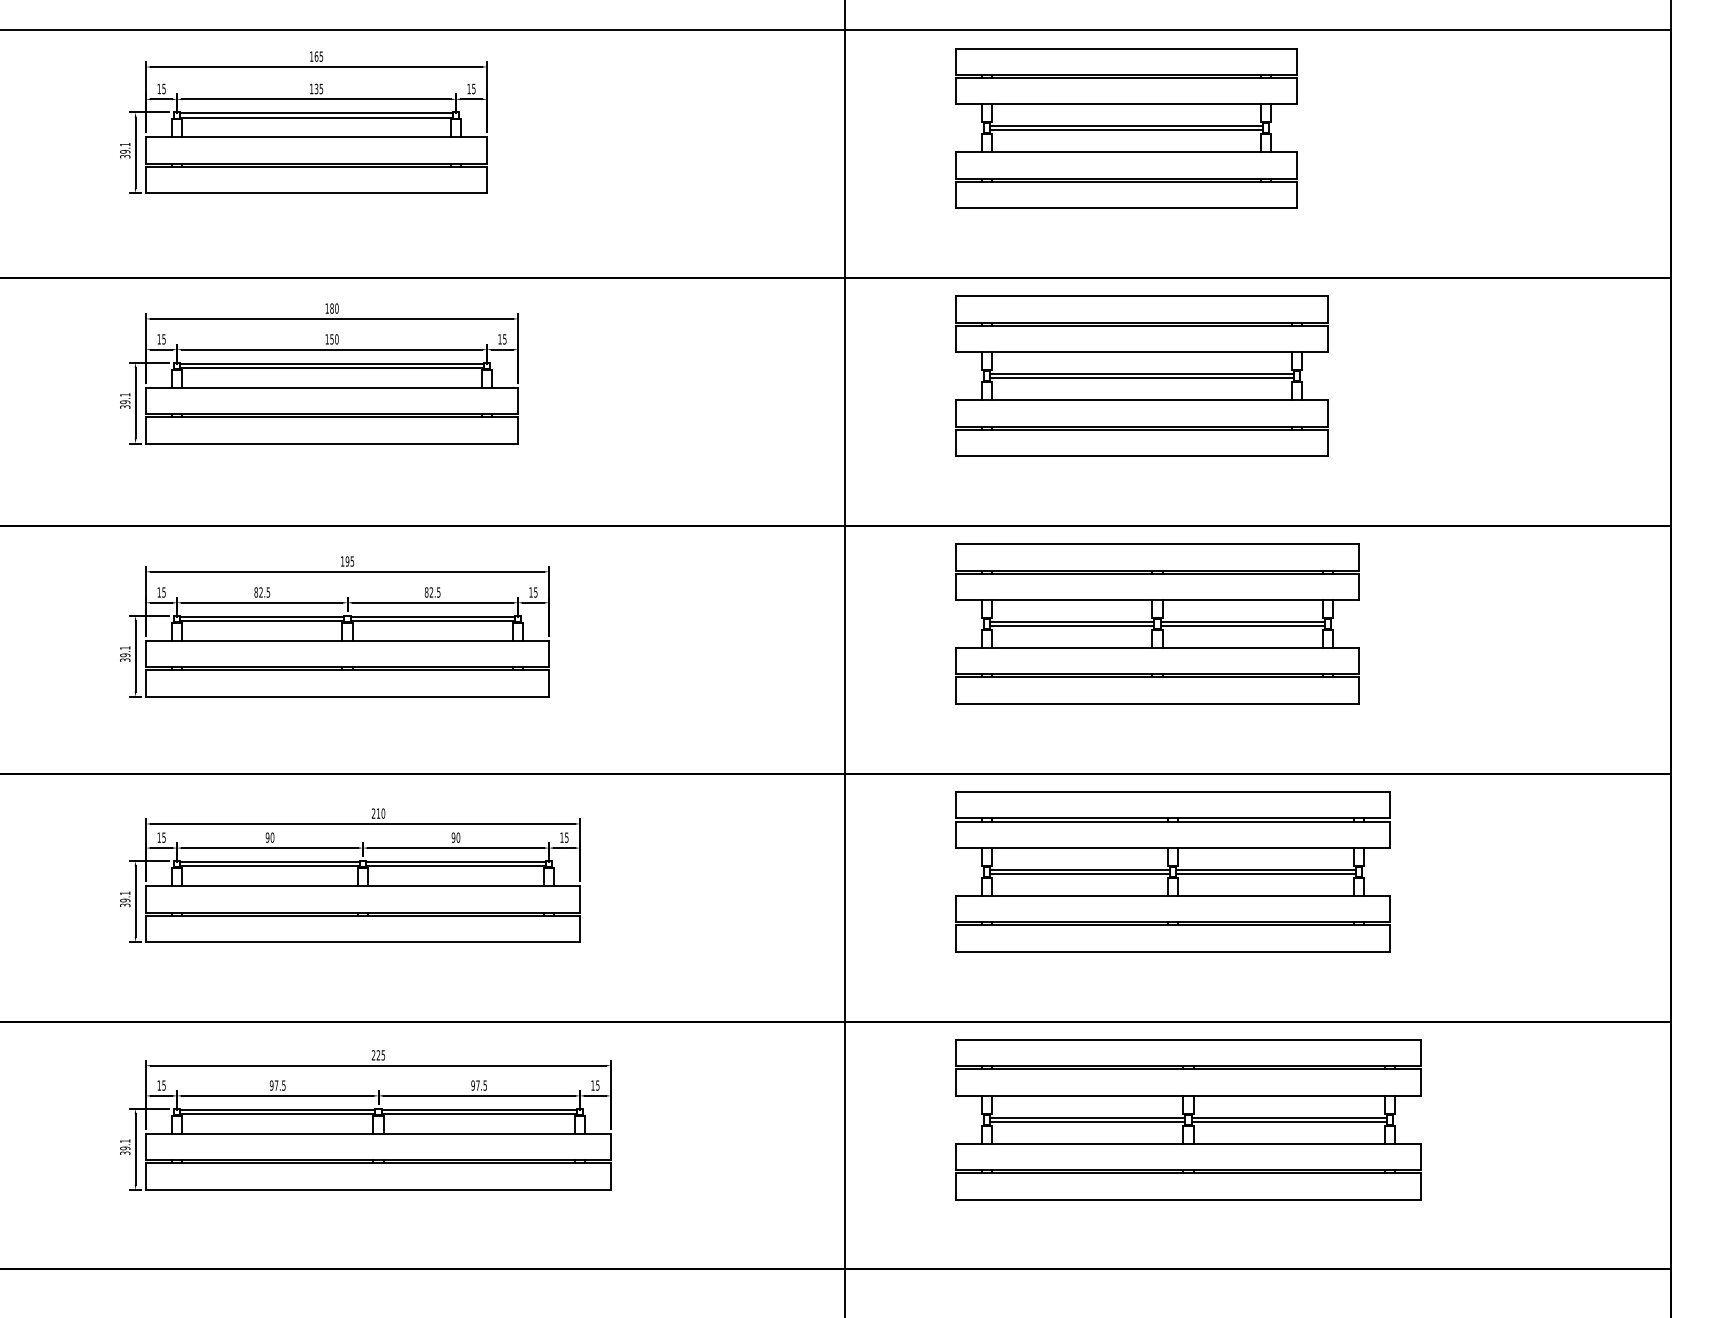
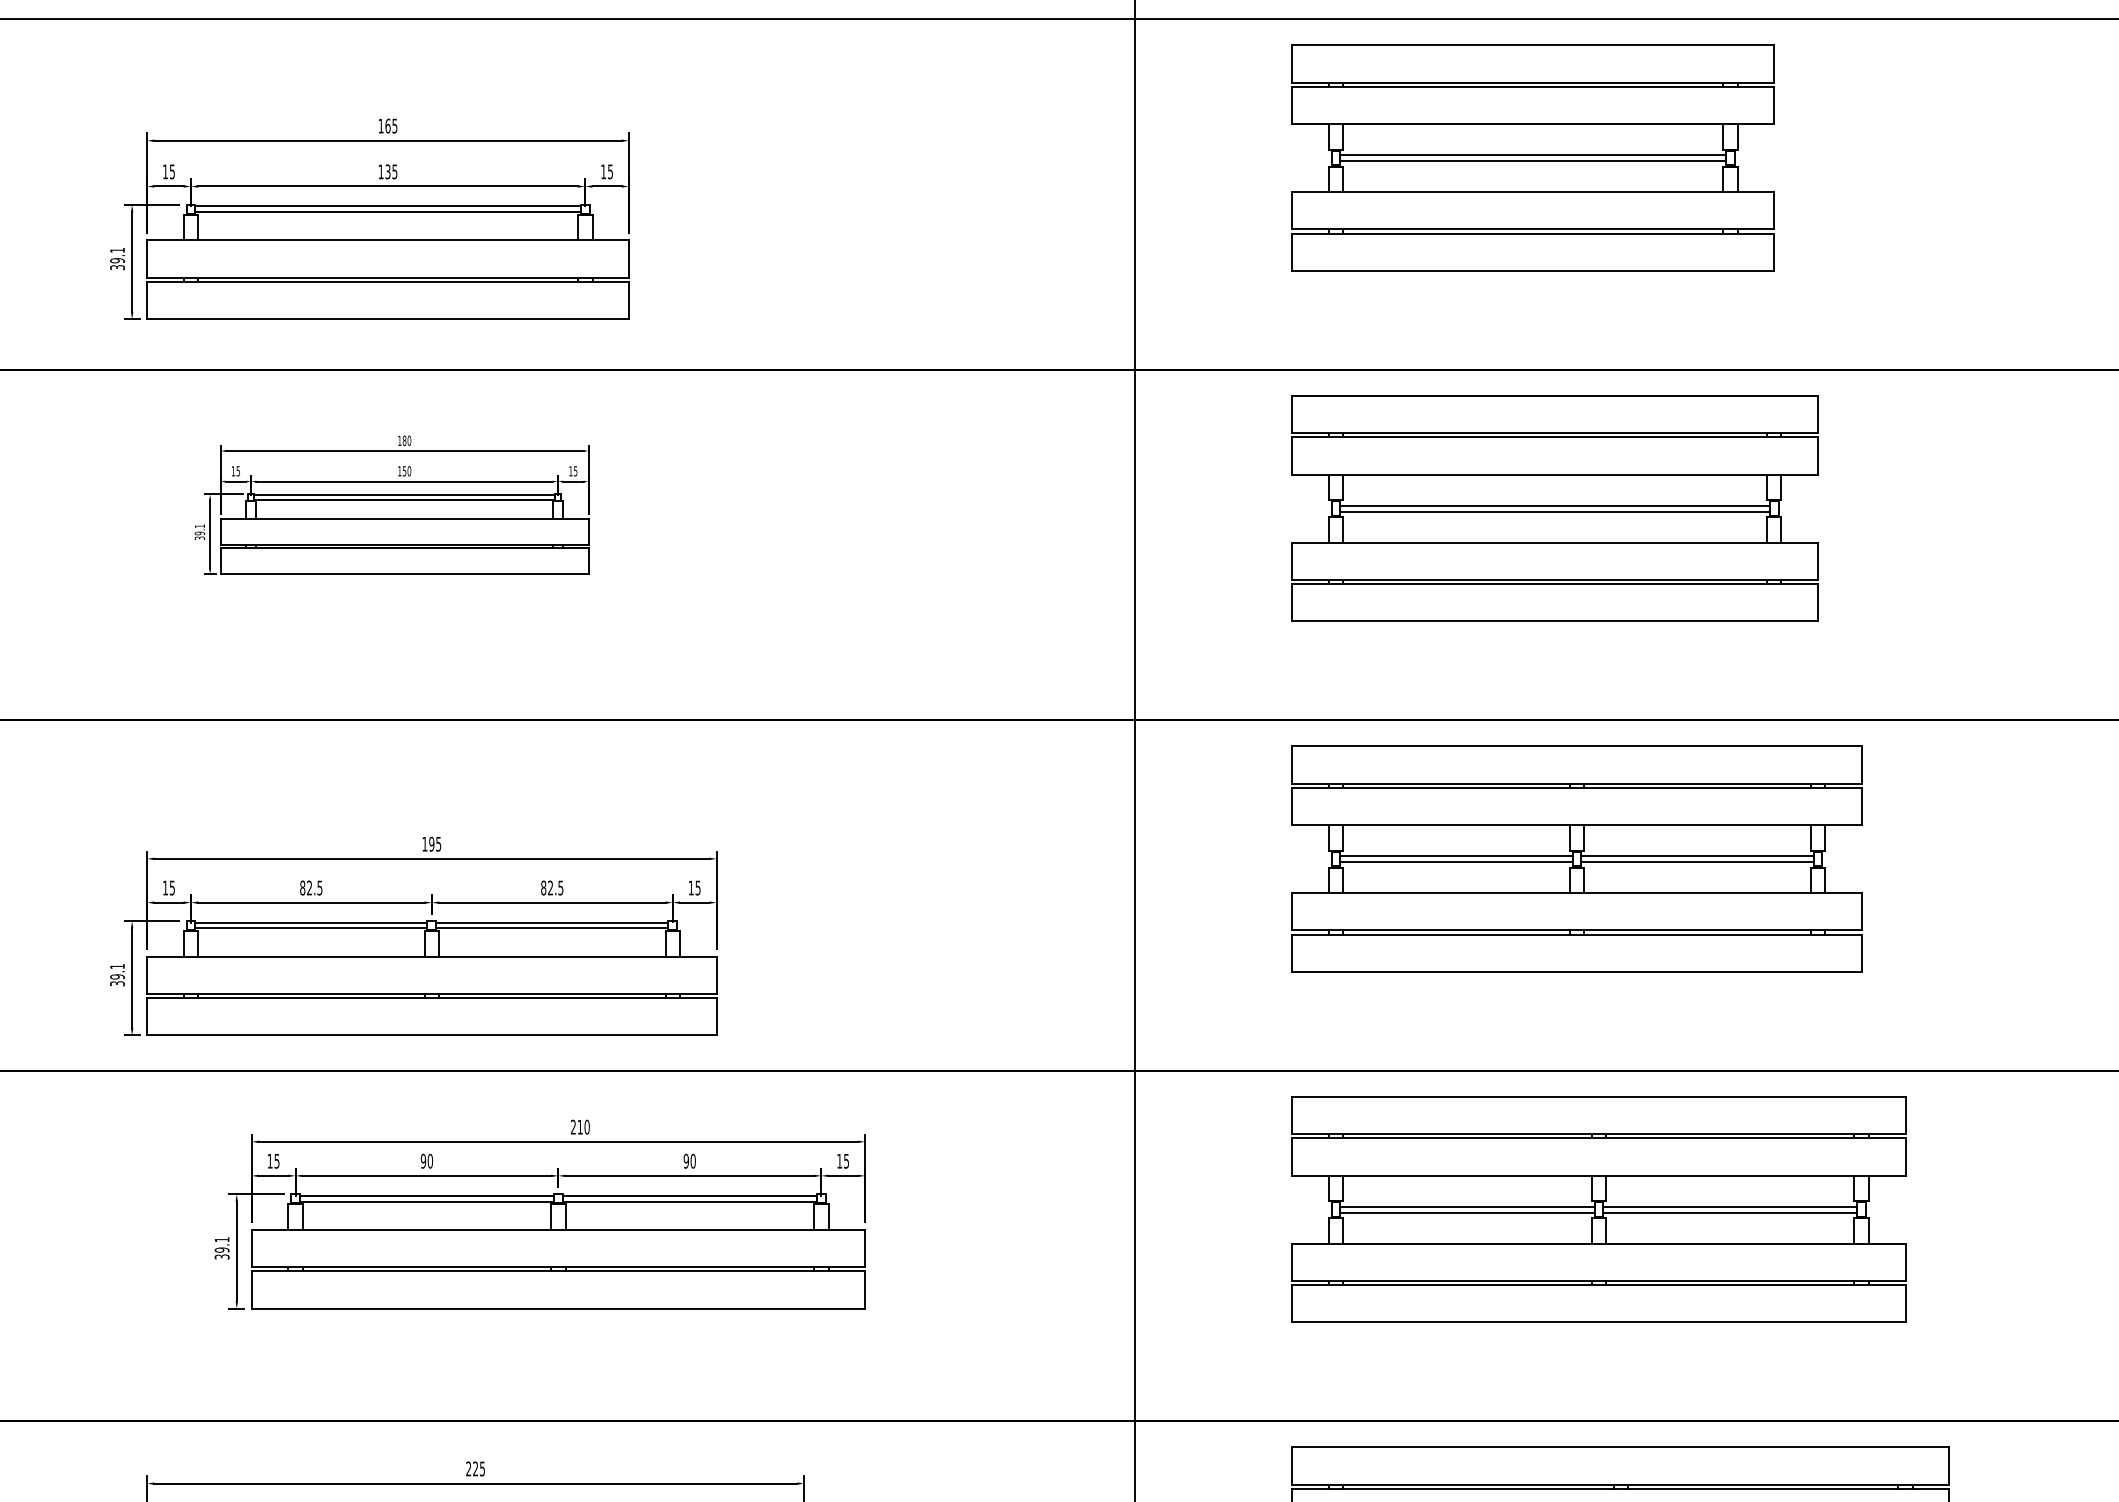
part: (303, 122) -> (369, 219), moved
part: (319, 373) -> (392, 504), size x0.7
part: (334, 626) -> (413, 936), moved
part: (350, 875) -> (540, 1214), moved

